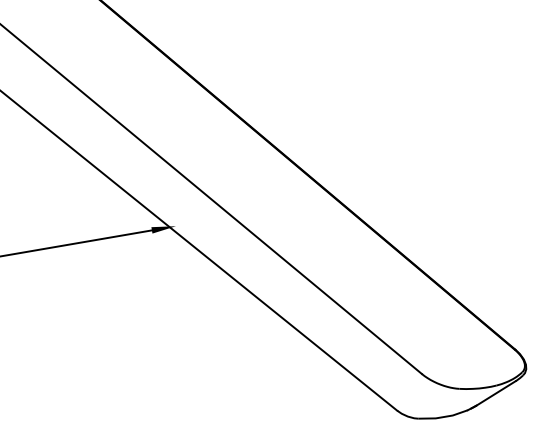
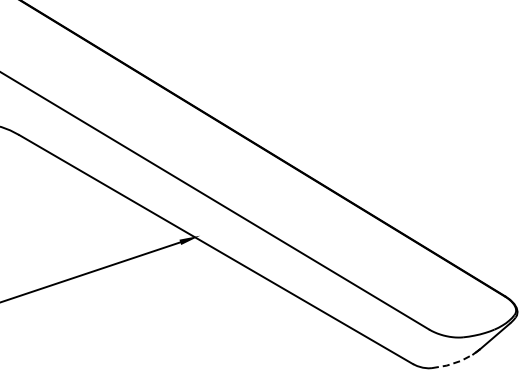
line: (443, 417) -> (453, 363), solid -> dashed

